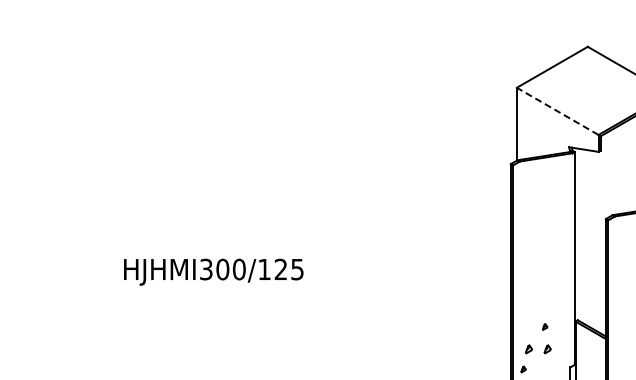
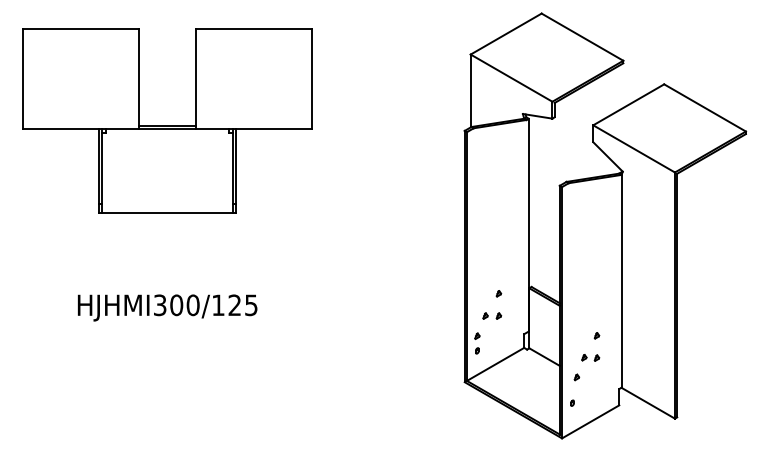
line: (557, 110) -> (511, 77), dashed -> solid
part: (213, 153) -> (167, 120), added
text: (213, 271) -> (167, 307), moved
part: (538, 348) -> (492, 315), size x0.71

